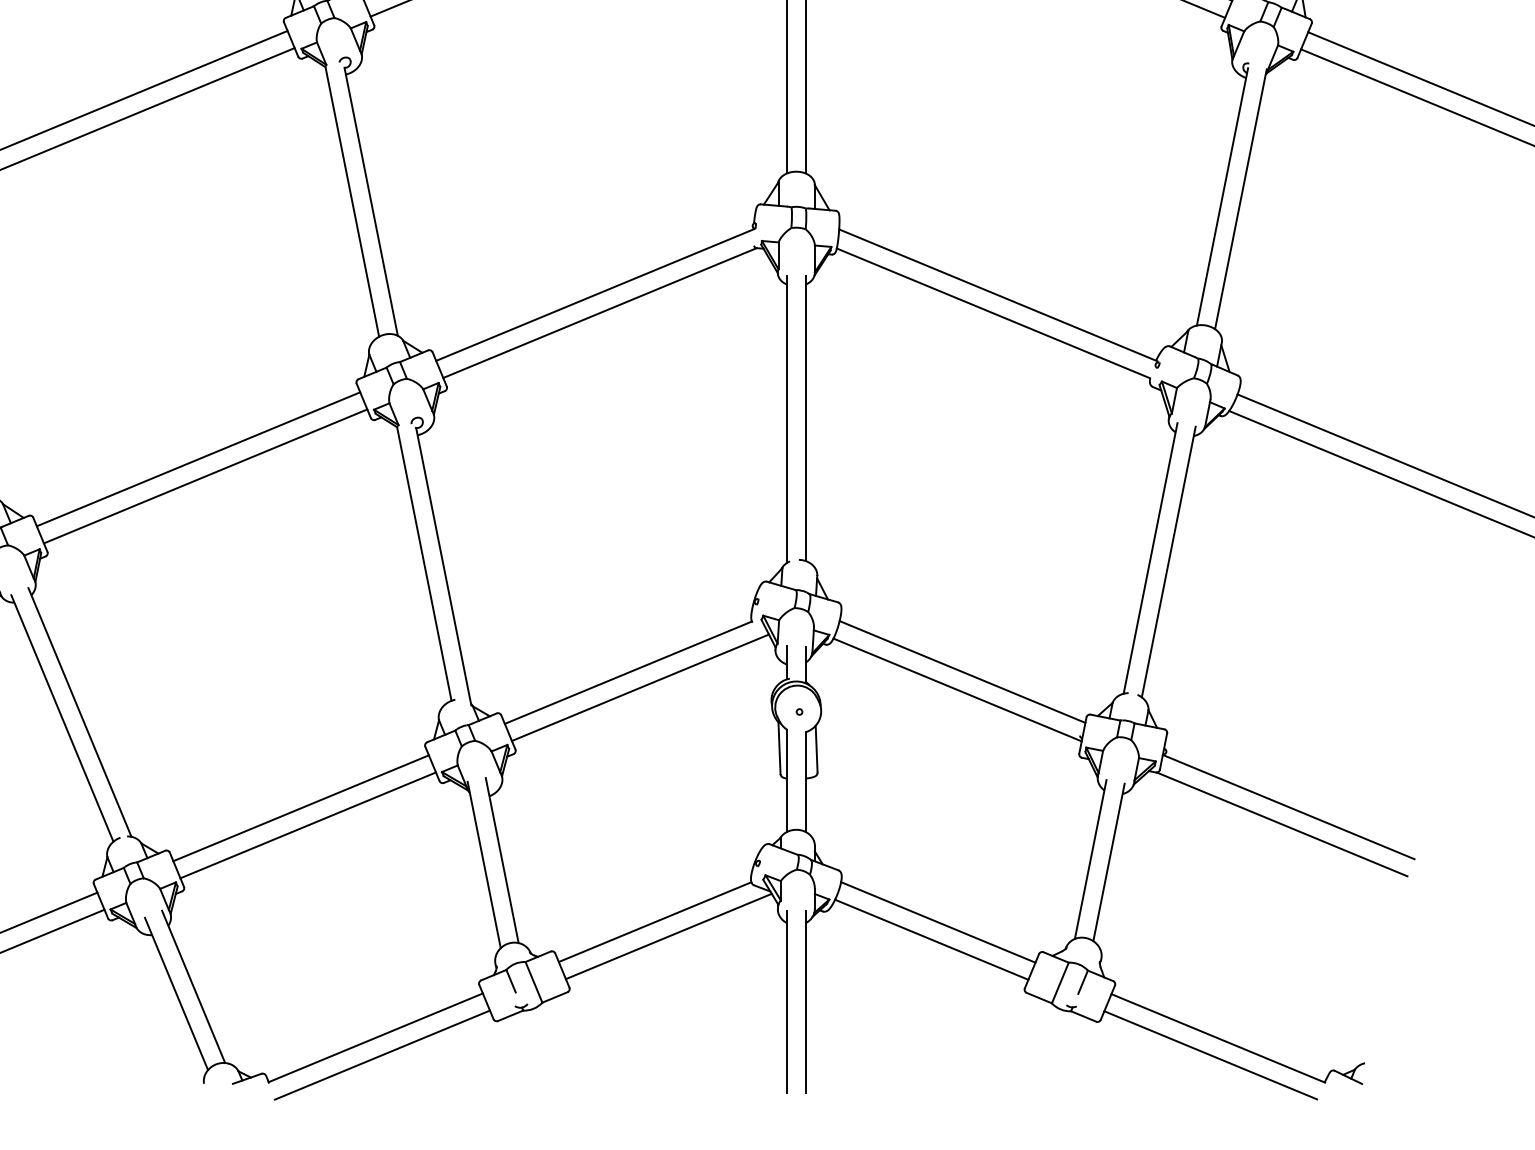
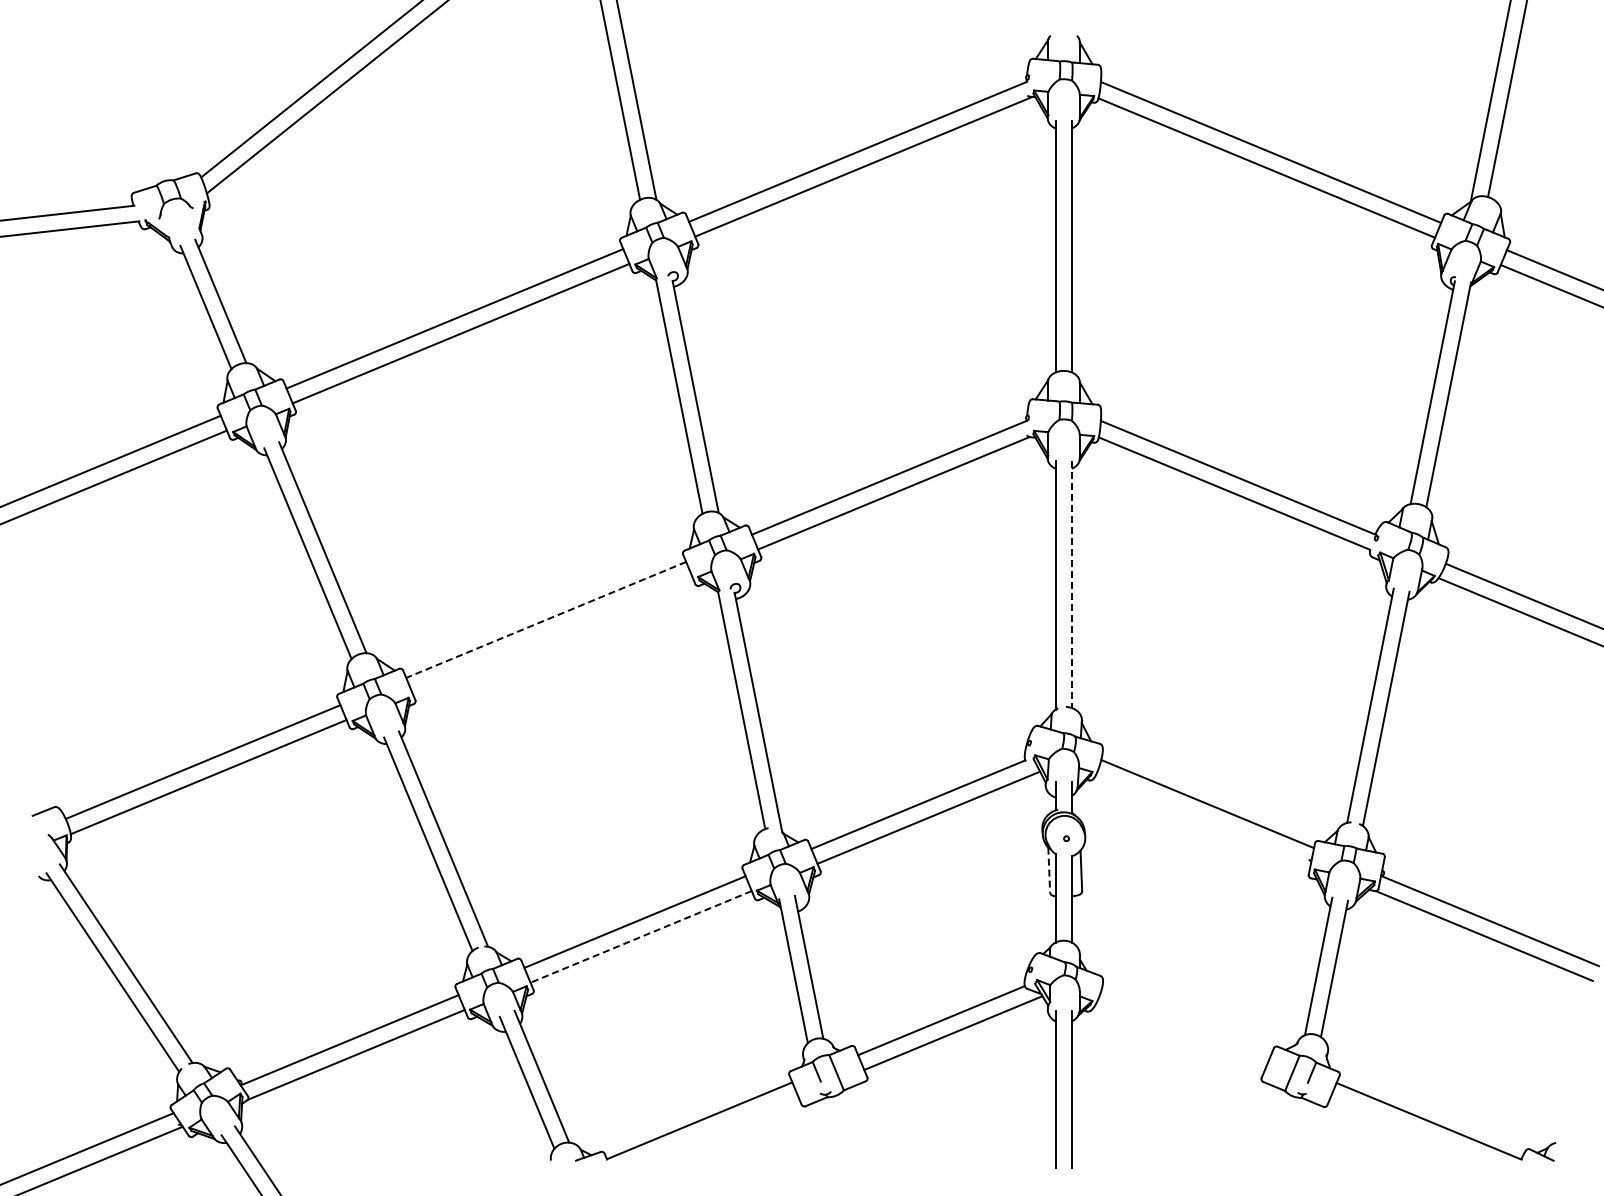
line: (805, 418) -> (1071, 584), solid -> dashed
line: (198, 458) -> (546, 619), solid -> dashed
line: (205, 476) -> (552, 634), removed
line: (956, 689) -> (1202, 819), removed
line: (779, 748) -> (1049, 870), solid -> dashed
line: (308, 824) -> (641, 936), solid -> dashed
line: (938, 921) -> (1186, 1020), removed
line: (931, 939) -> (1180, 1035), removed
line: (382, 1054) -> (705, 1135), removed
line: (1210, 1054) -> (1422, 1135), removed

